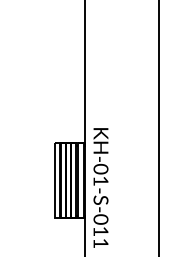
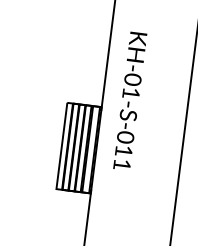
text: (100, 187) -> (129, 100), moved

